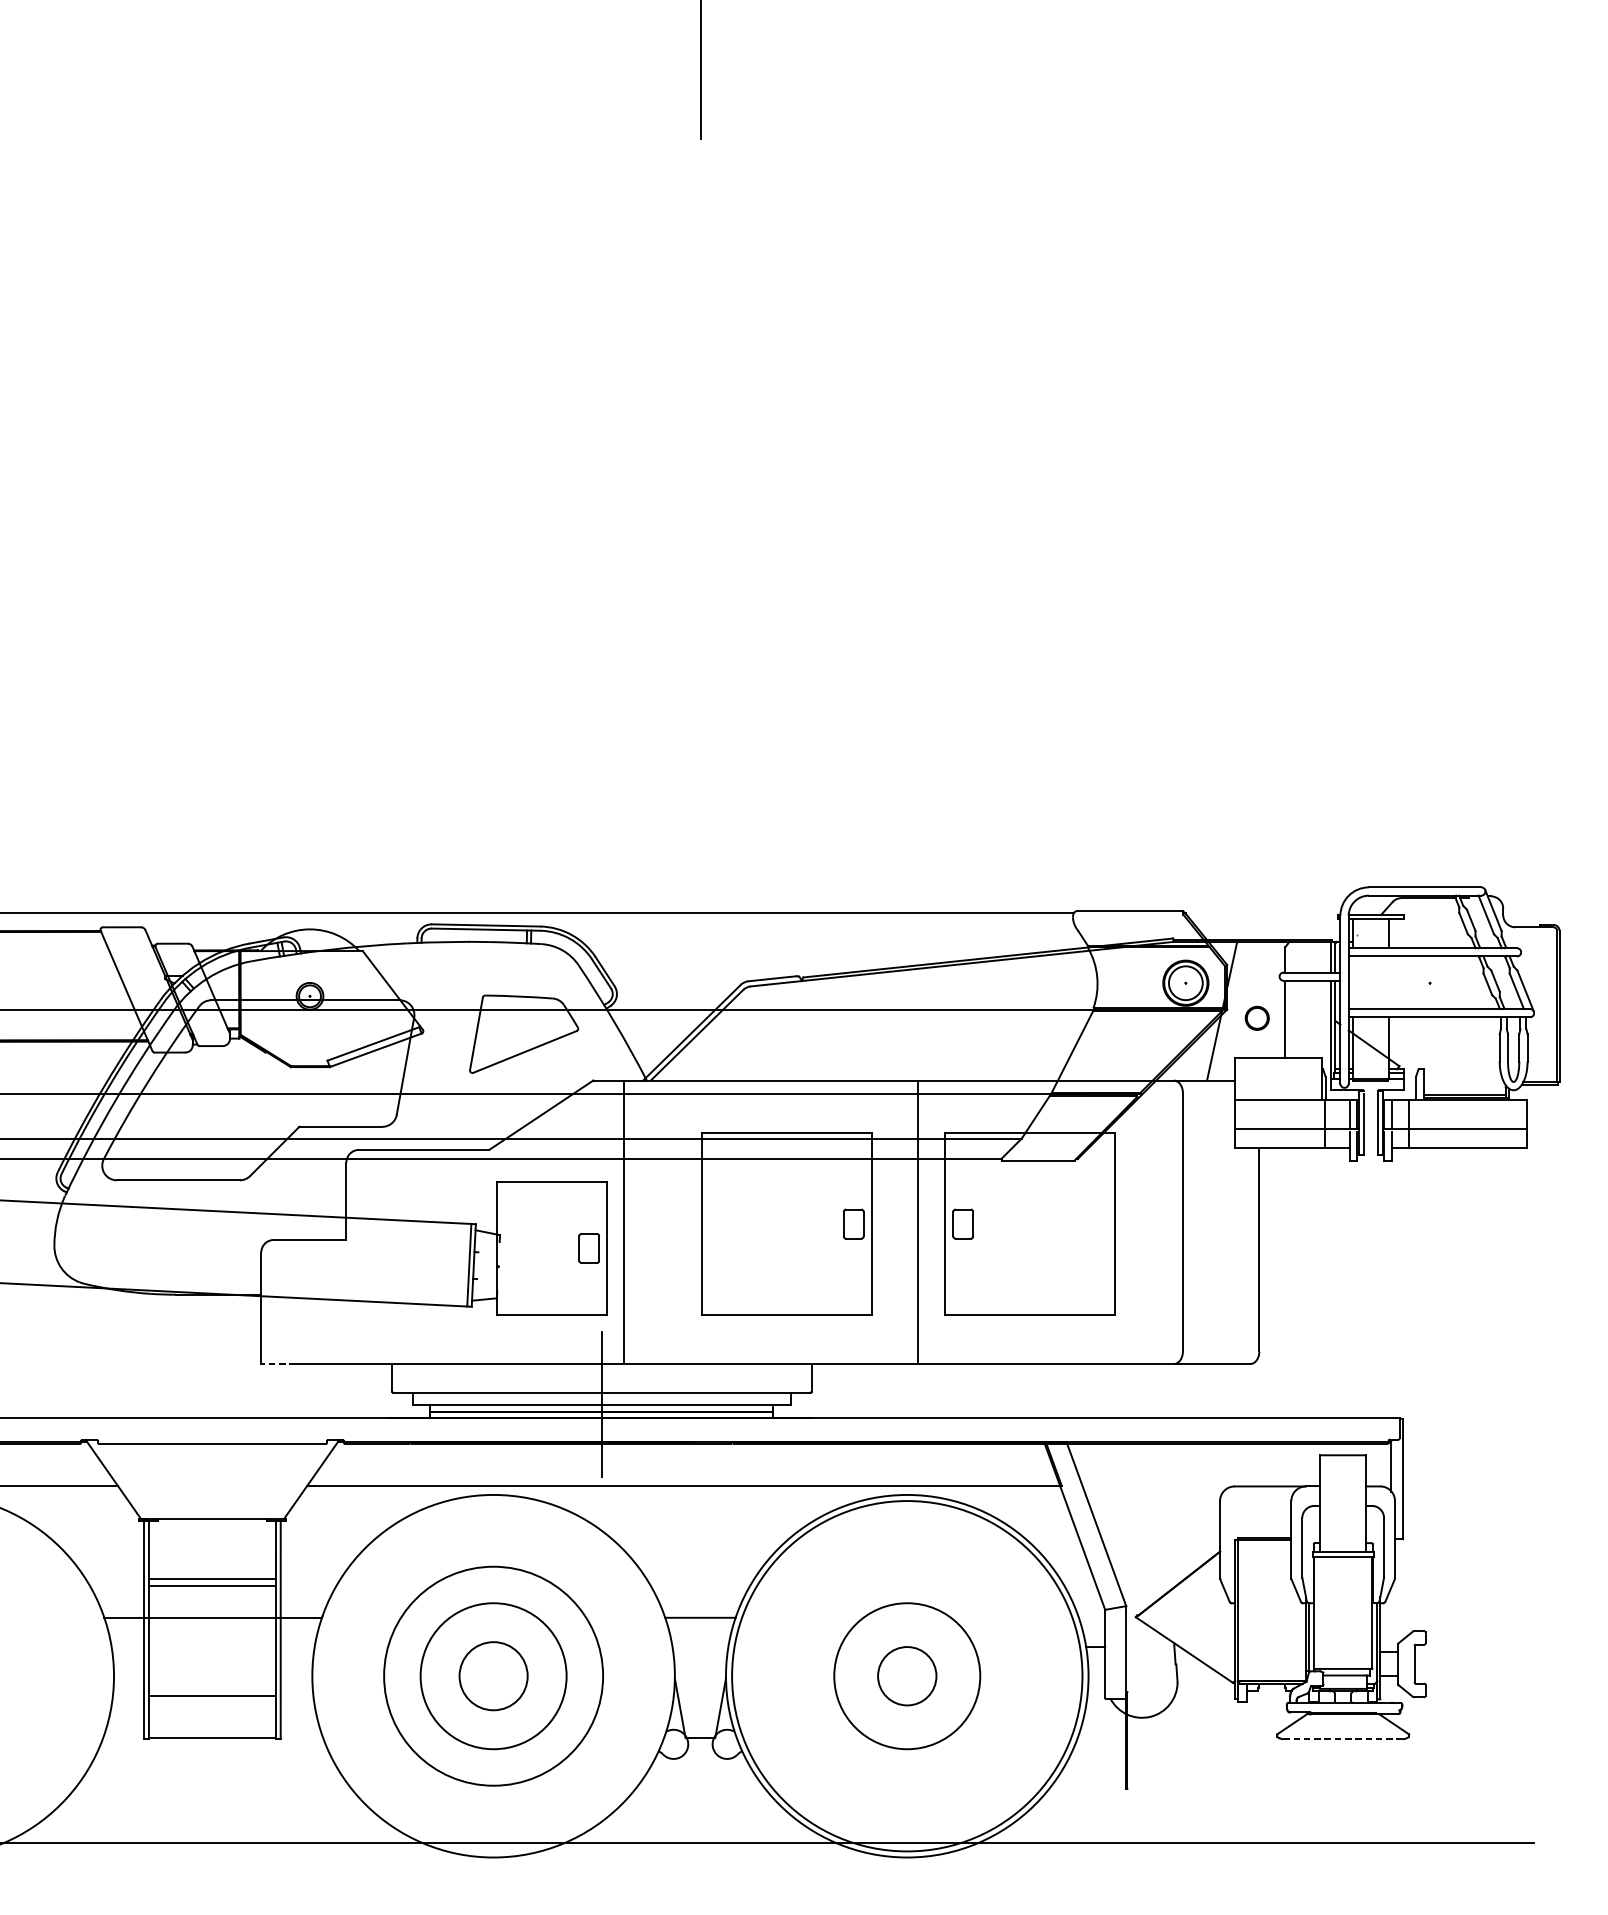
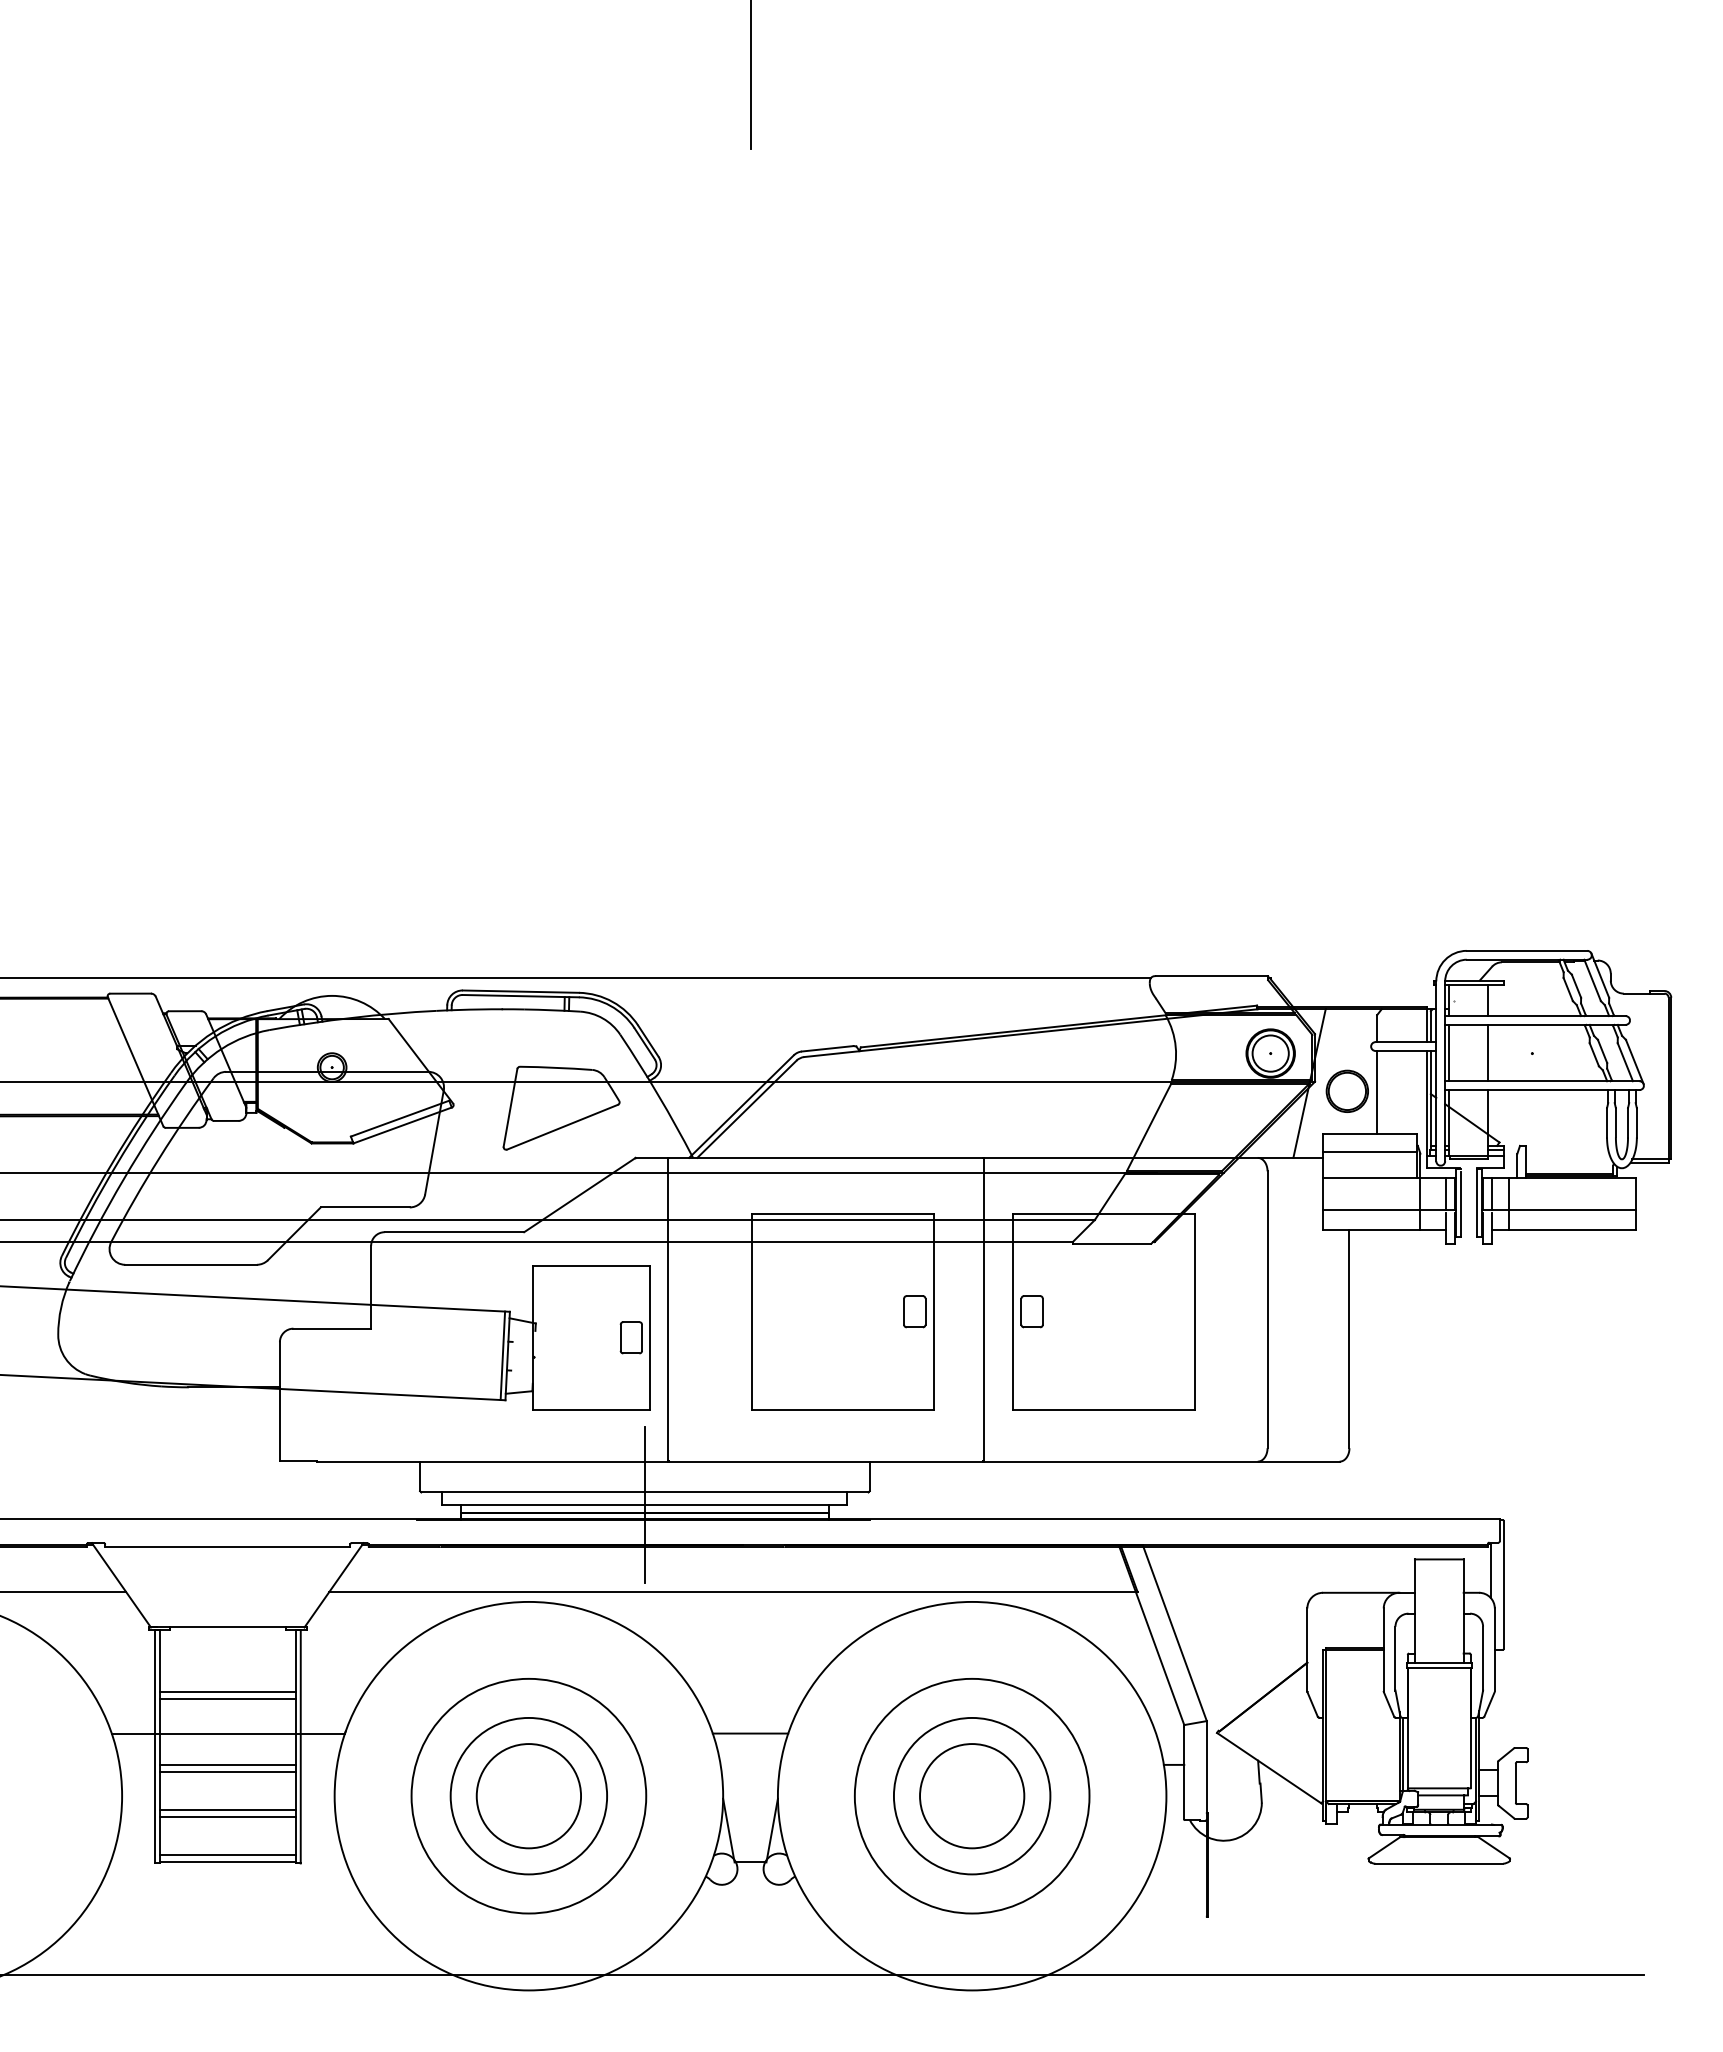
line: (1352, 982) -> (1449, 1052), added
line: (1389, 982) -> (1488, 1052), added
part: (1256, 1017) -> (1346, 1090), size x1.67
line: (1278, 1075) -> (1369, 1152), added
line: (278, 1363) -> (298, 1461), dashed -> solid
line: (212, 1647) -> (227, 1765), added
line: (212, 1654) -> (227, 1772), added
circle: (906, 1675) -> (971, 1795), size x0.62
circle: (493, 1676) -> (528, 1796), size x1.43
circle: (907, 1676) -> (972, 1796), size x1.67
line: (212, 1689) -> (227, 1810), added
line: (212, 1730) -> (227, 1854), added
line: (1343, 1739) -> (1439, 1863), dashed -> solid

